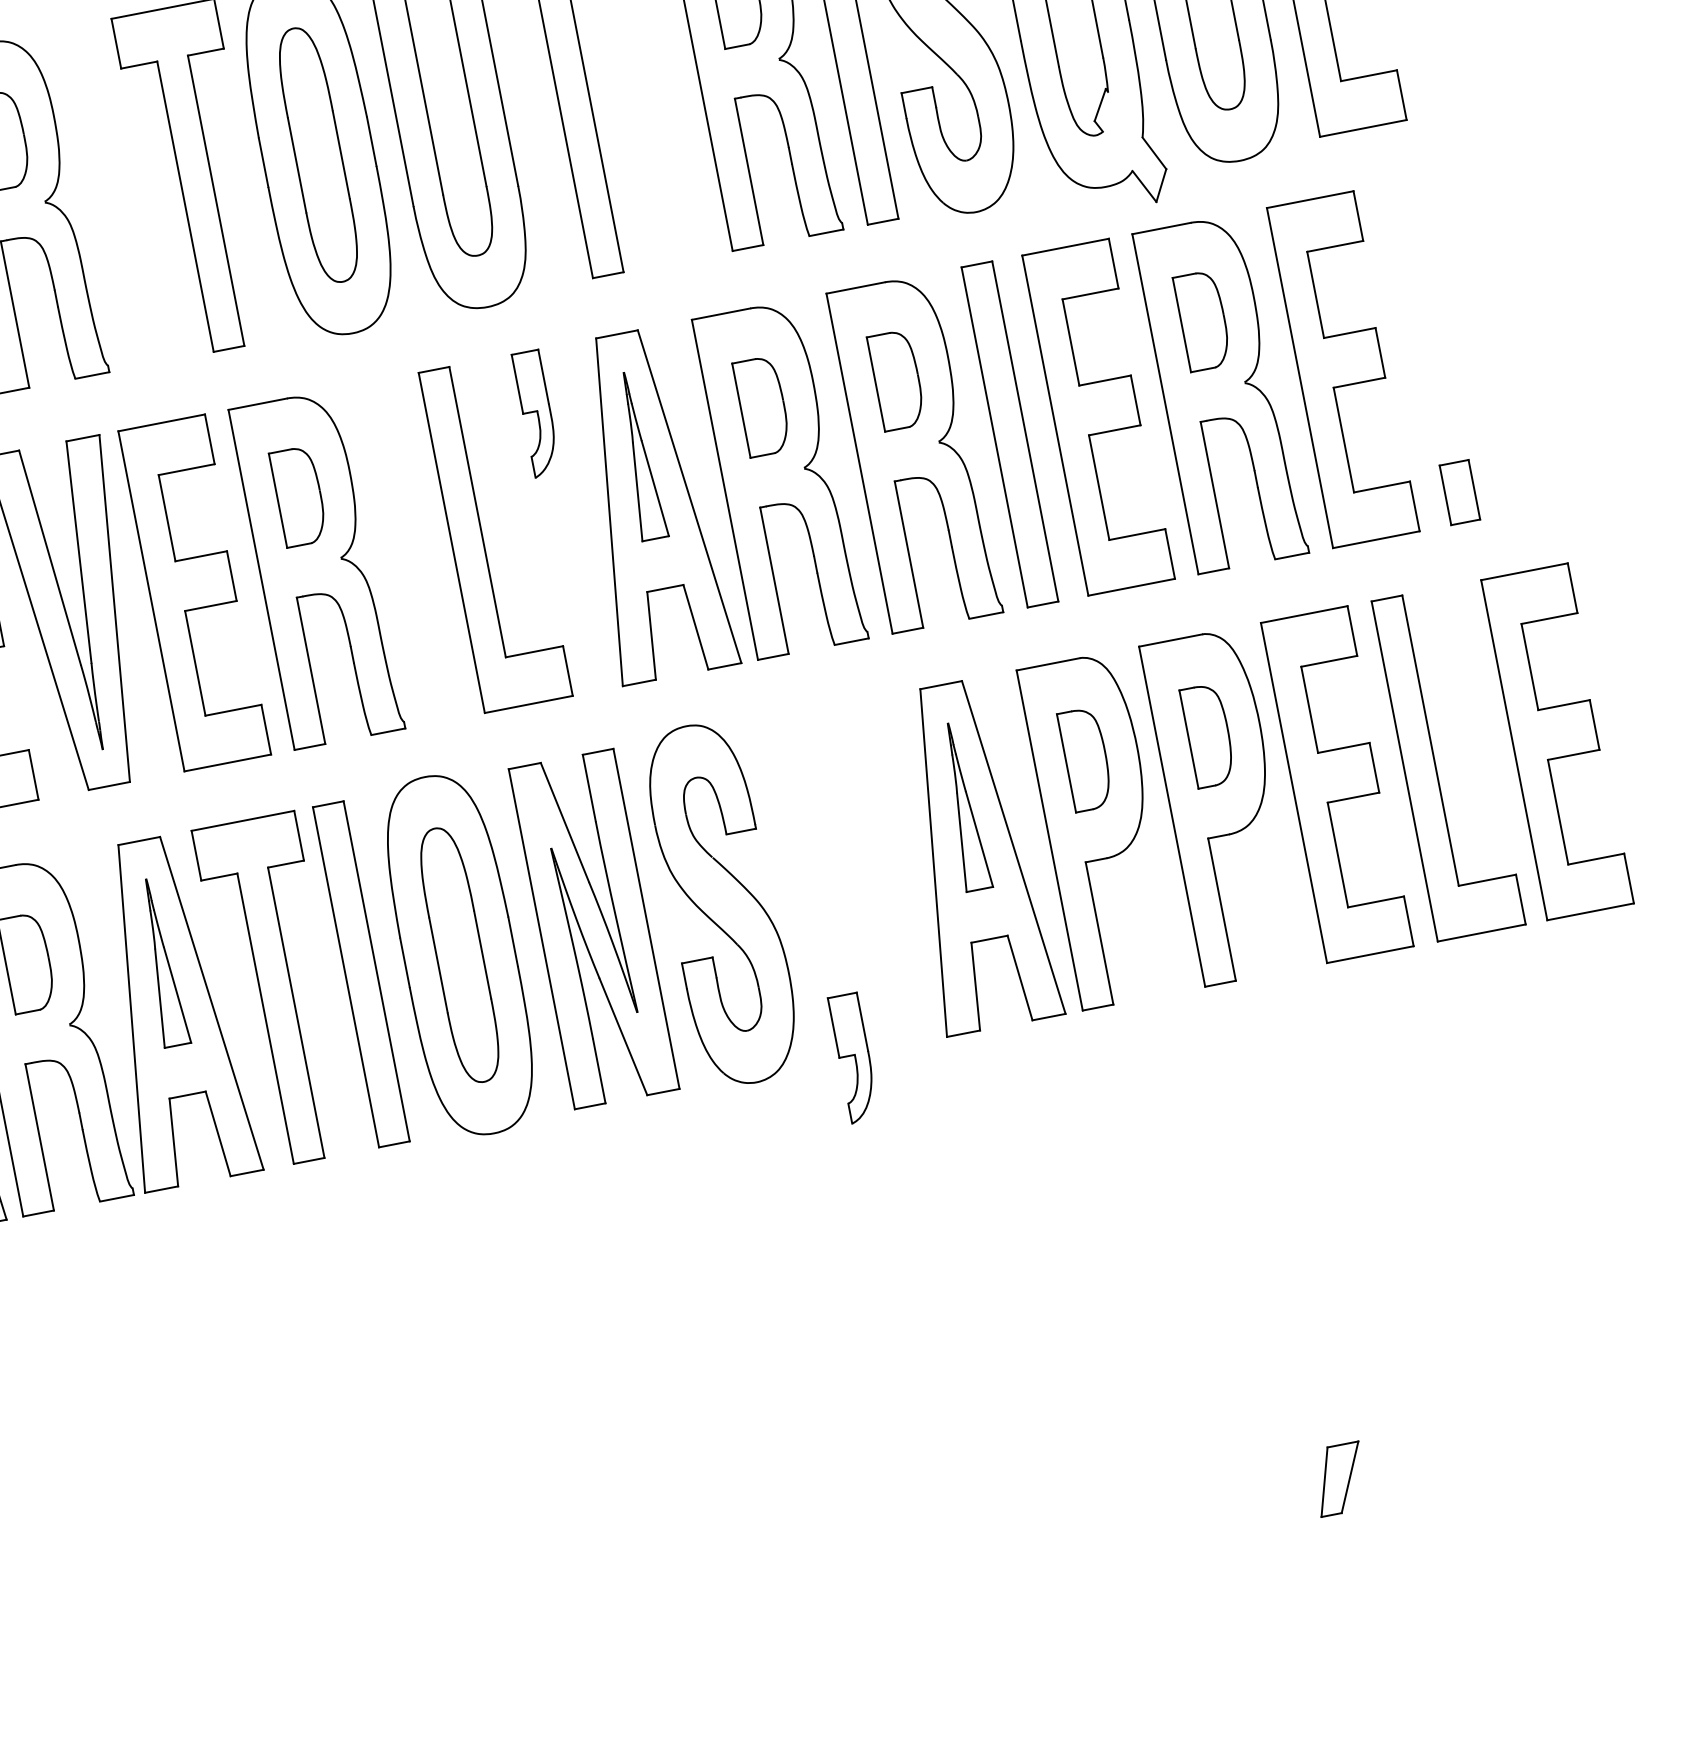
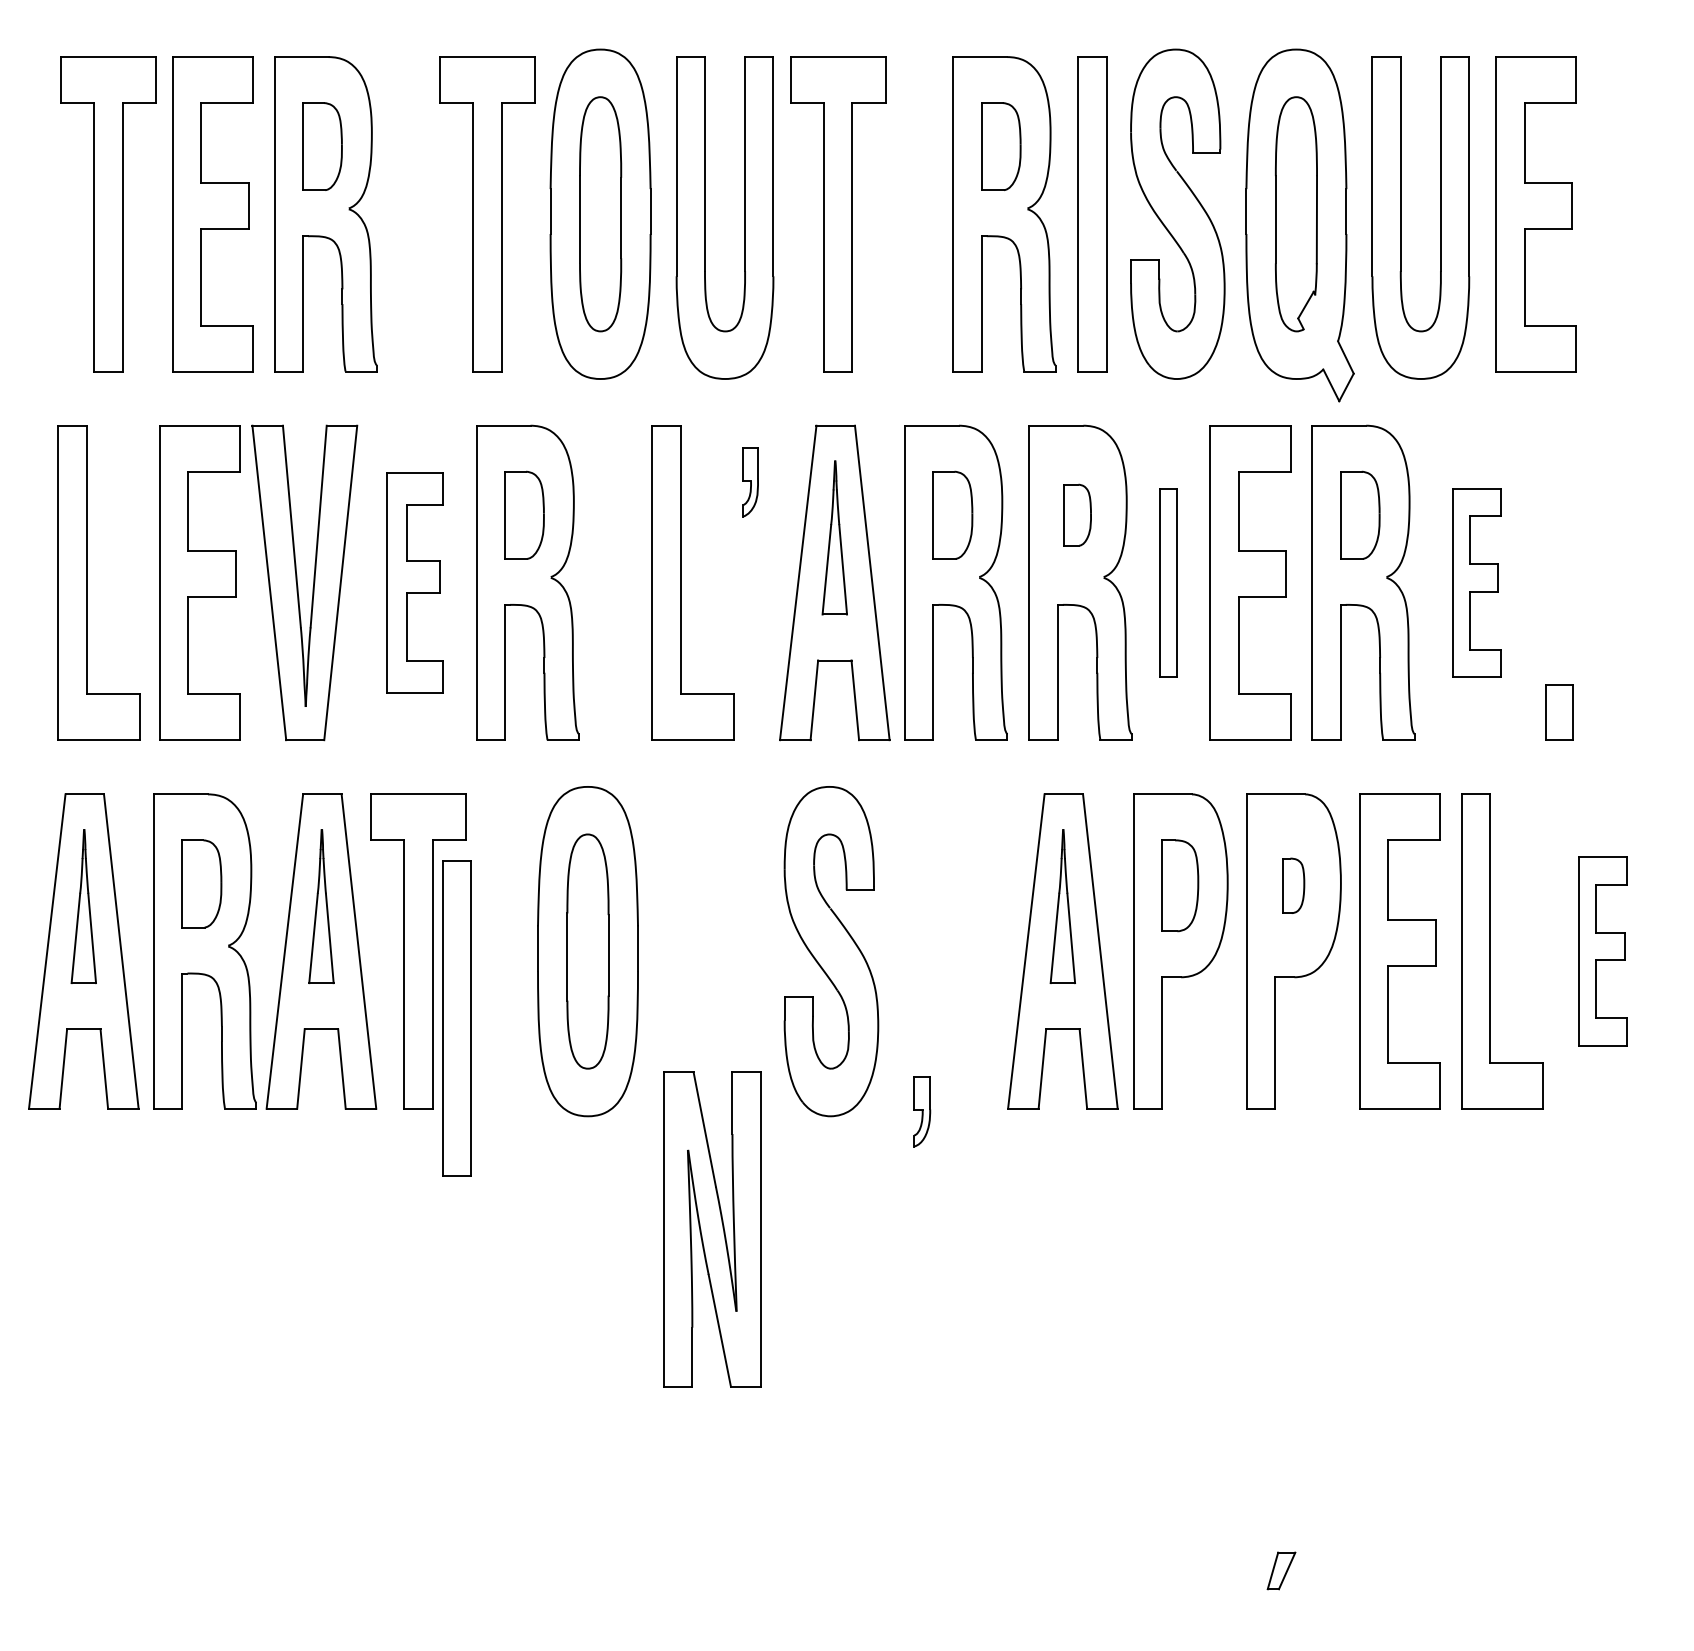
part: (1342, 369) -> (1476, 582), size x0.6
part: (897, 379) -> (1077, 514), size x0.7
part: (536, 413) -> (750, 482), size x0.6
part: (1009, 433) -> (1168, 582), size x0.6
part: (194, 592) -> (414, 582), size x0.7
part: (1208, 735) -> (1293, 885), size x0.6
part: (1556, 741) -> (1602, 951), size x0.6
part: (594, 928) -> (712, 1229), moved
part: (360, 974) -> (456, 1018), moved
part: (855, 1057) -> (922, 1111), size x0.6
part: (1339, 1478) -> (1281, 1570), size x0.6

